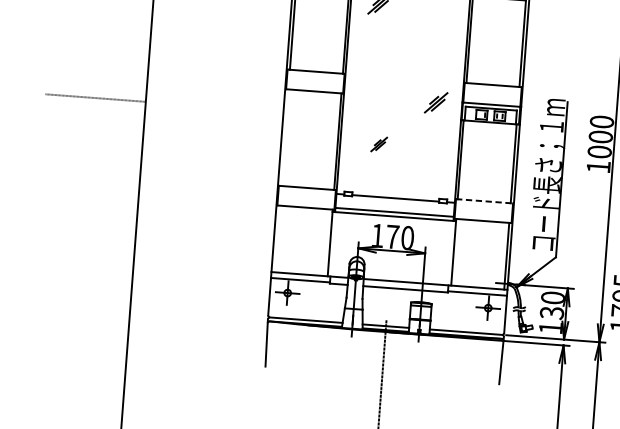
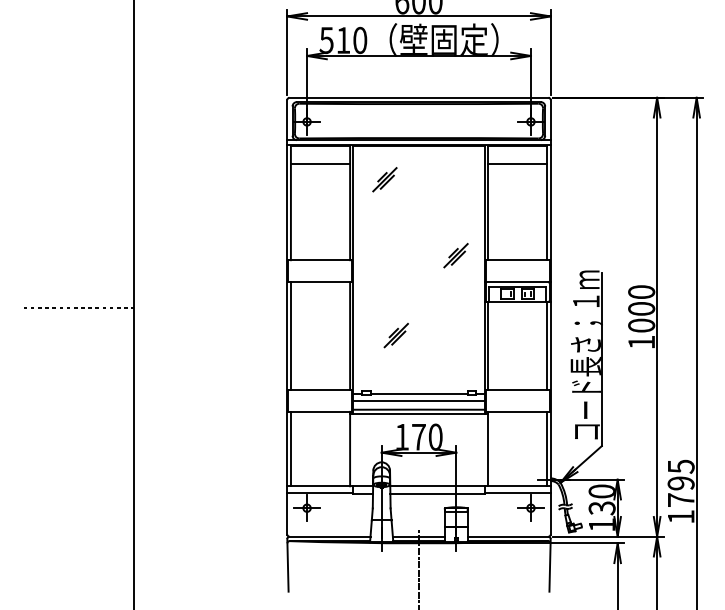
part: (435, 102) -> (455, 255), moved
line: (284, 137) -> (290, 335), added
part: (378, 144) -> (395, 335), size x1.43
line: (484, 200) -> (517, 389), dashed -> solid
line: (394, 204) -> (418, 400), added
line: (276, 238) -> (290, 448), added

